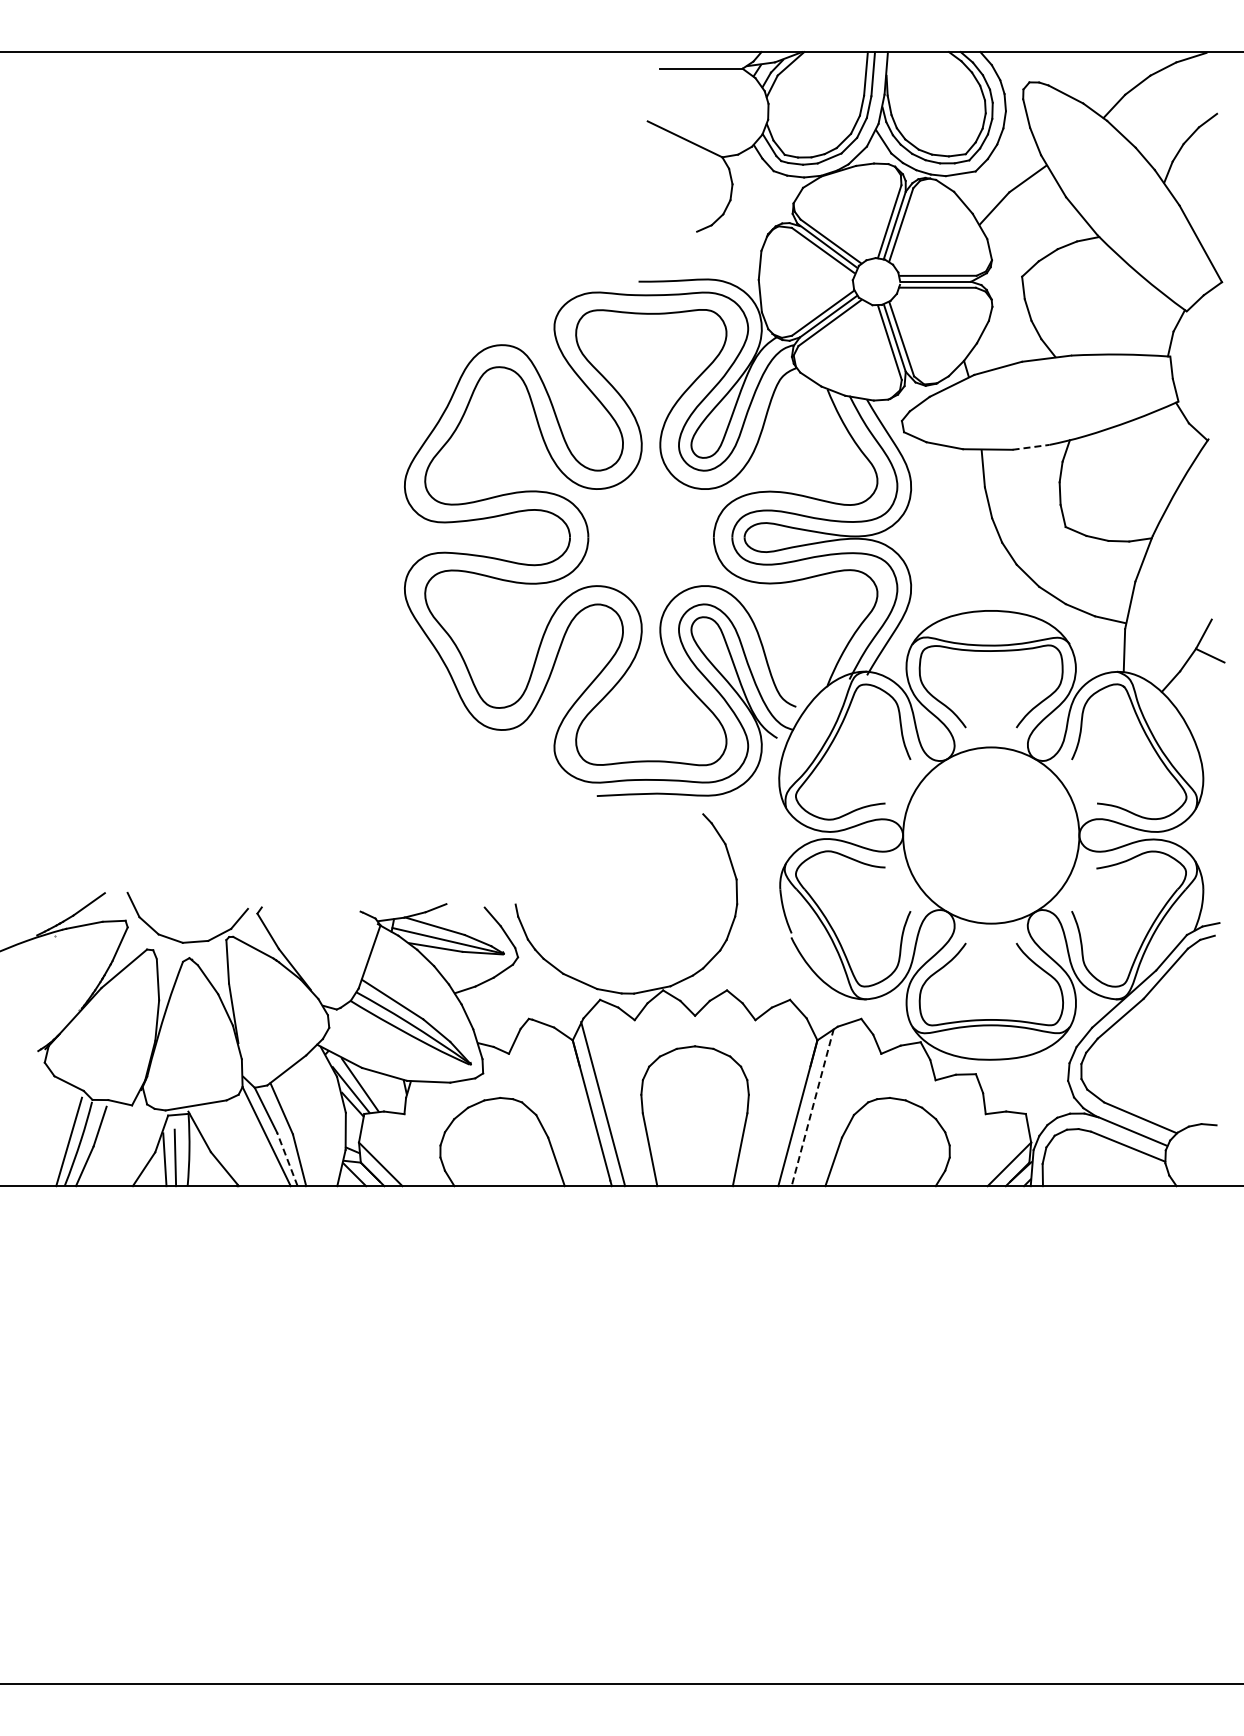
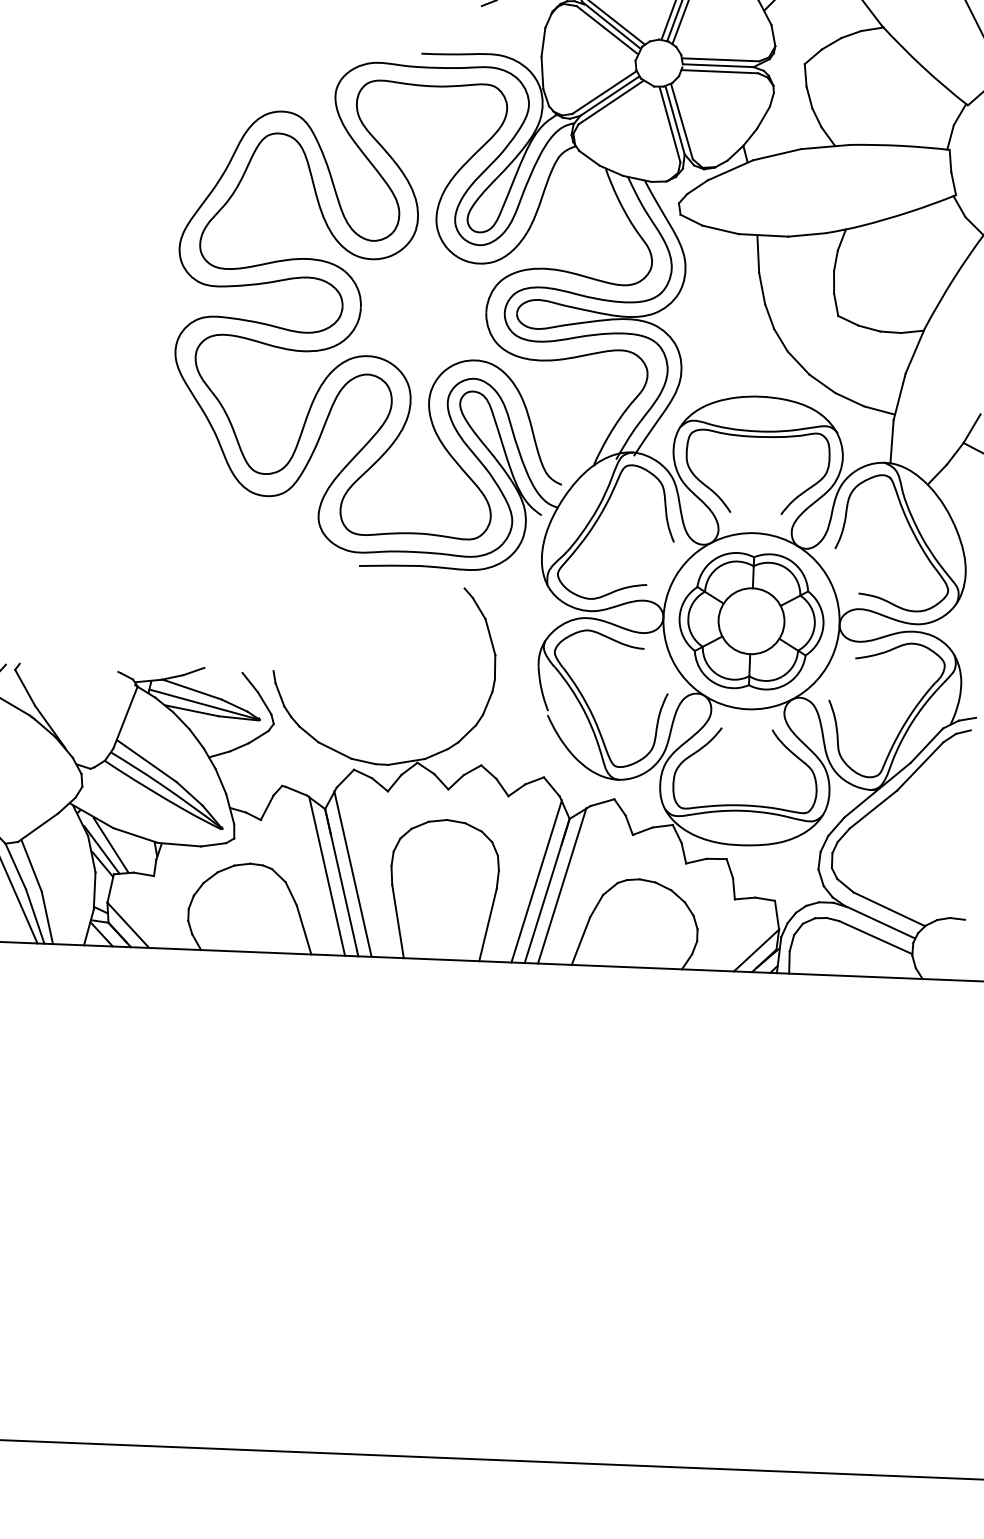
line: (1031, 447) -> (807, 235), dashed -> solid
part: (991, 835) -> (751, 621), added
line: (787, 1104) -> (537, 881), added
line: (577, 1107) -> (327, 876), added
line: (812, 1107) -> (562, 885), dashed -> solid
line: (287, 1159) -> (35, 916), dashed -> solid

